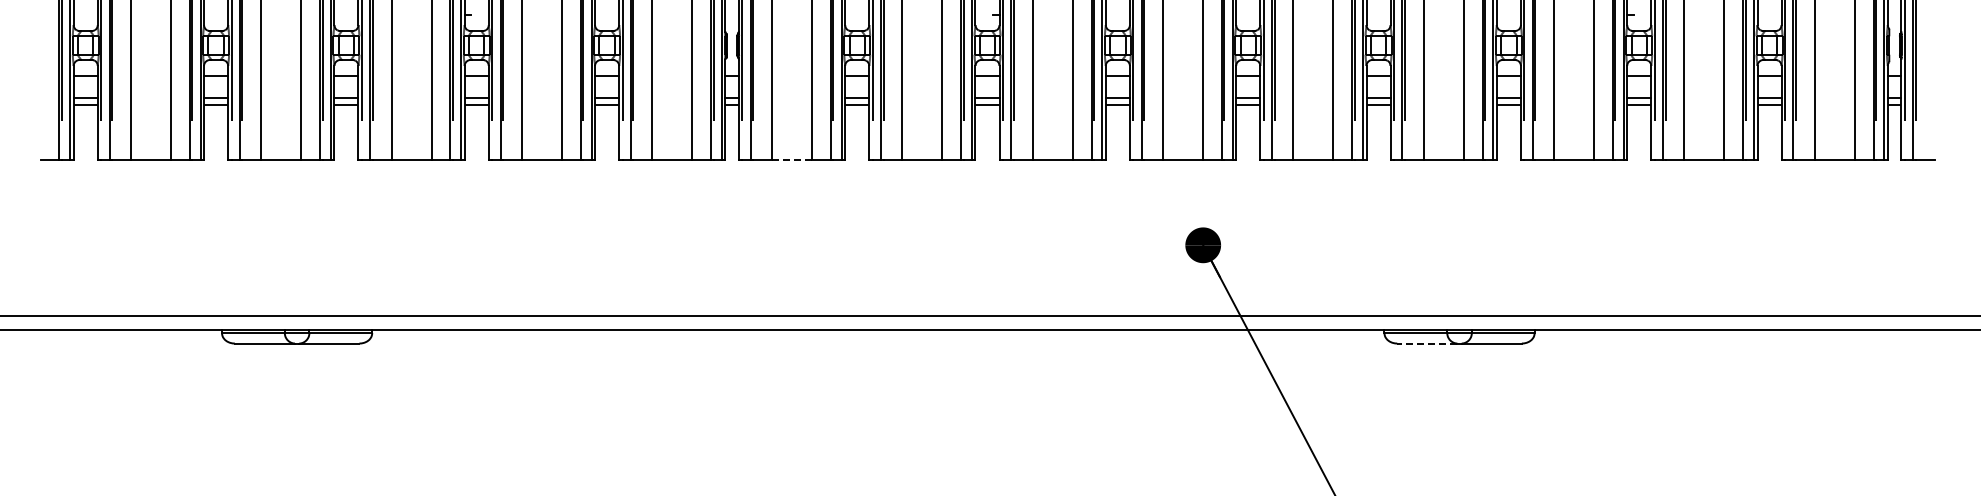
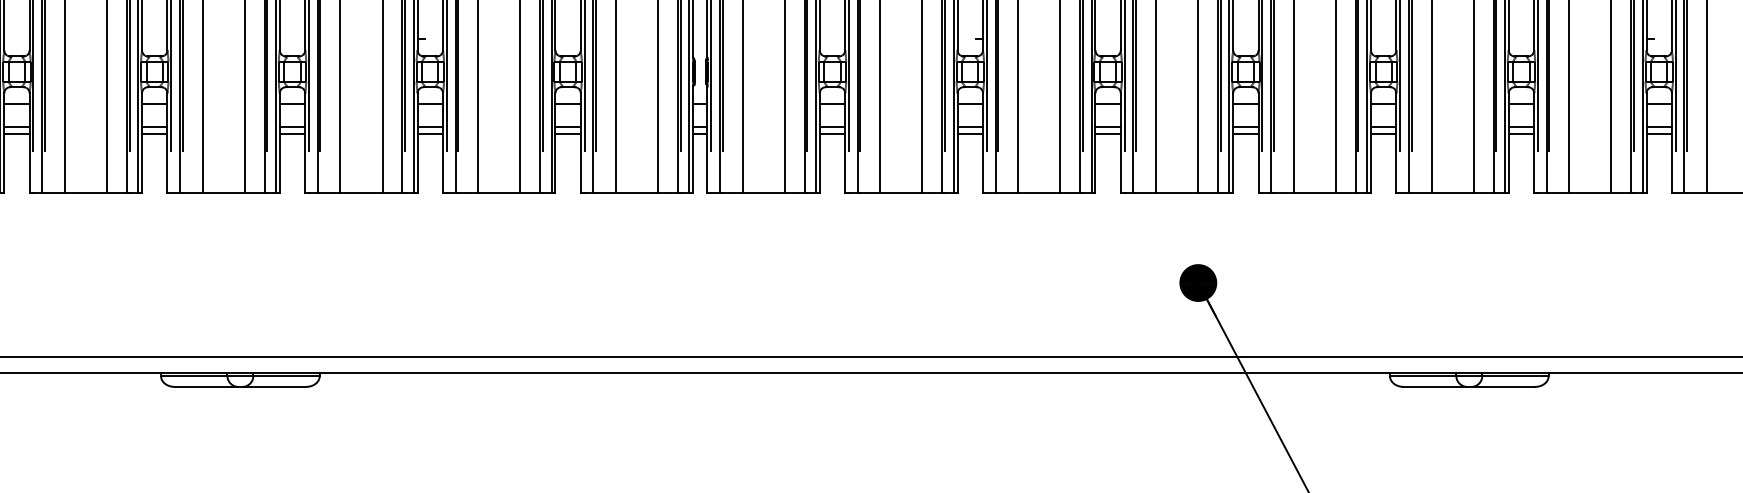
line: (792, 160) -> (764, 193), dashed -> solid
line: (1426, 343) -> (1434, 386), dashed -> solid

